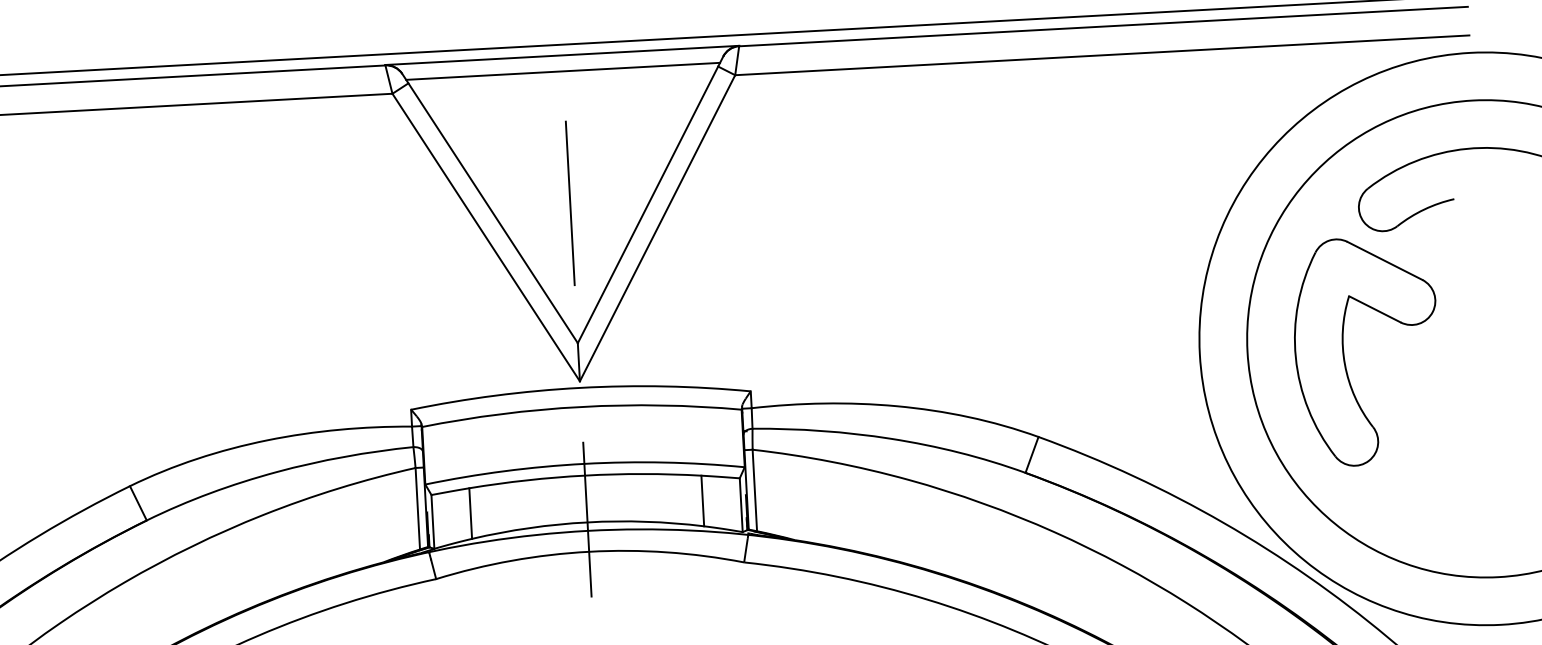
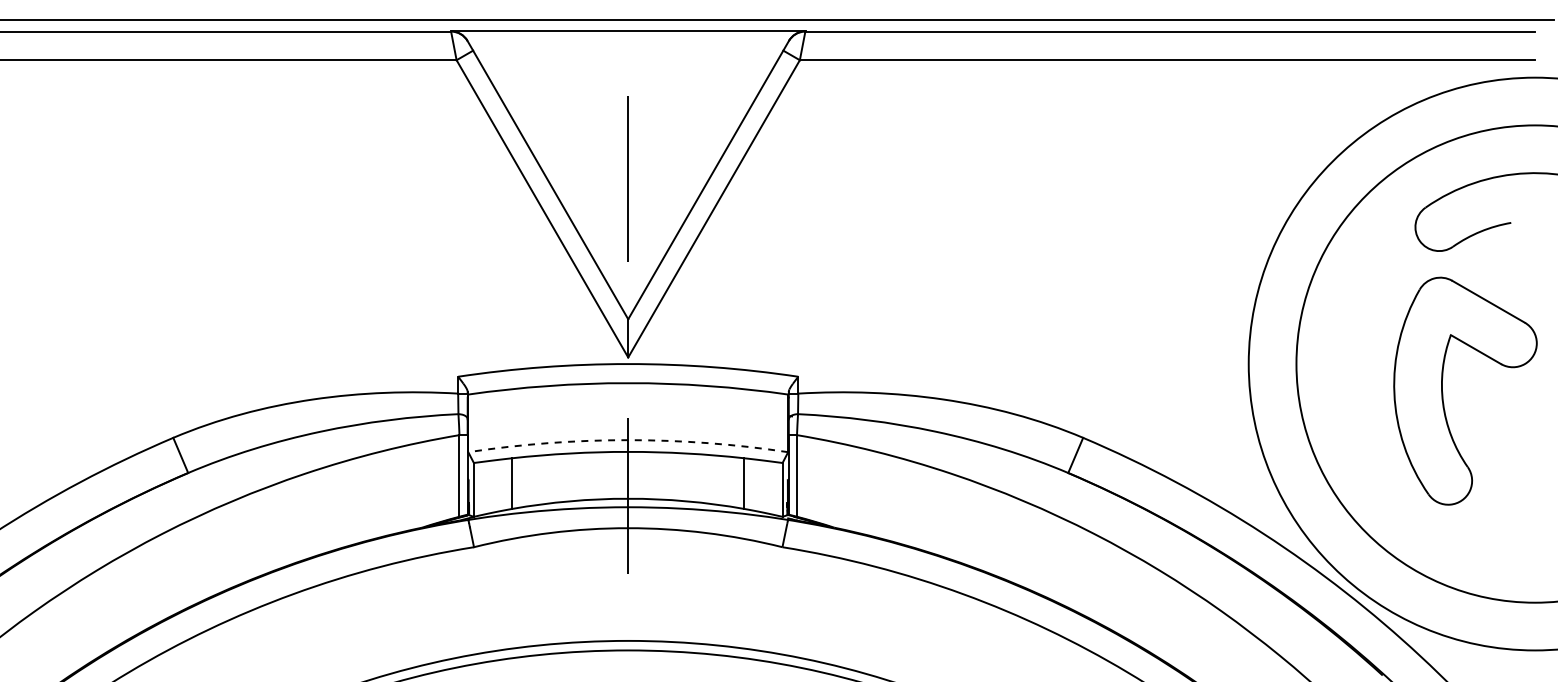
line: (563, 71) -> (628, 47), removed
part: (1344, 353) -> (1443, 392), moved
arc: (584, 464) -> (628, 440), solid -> dashed

